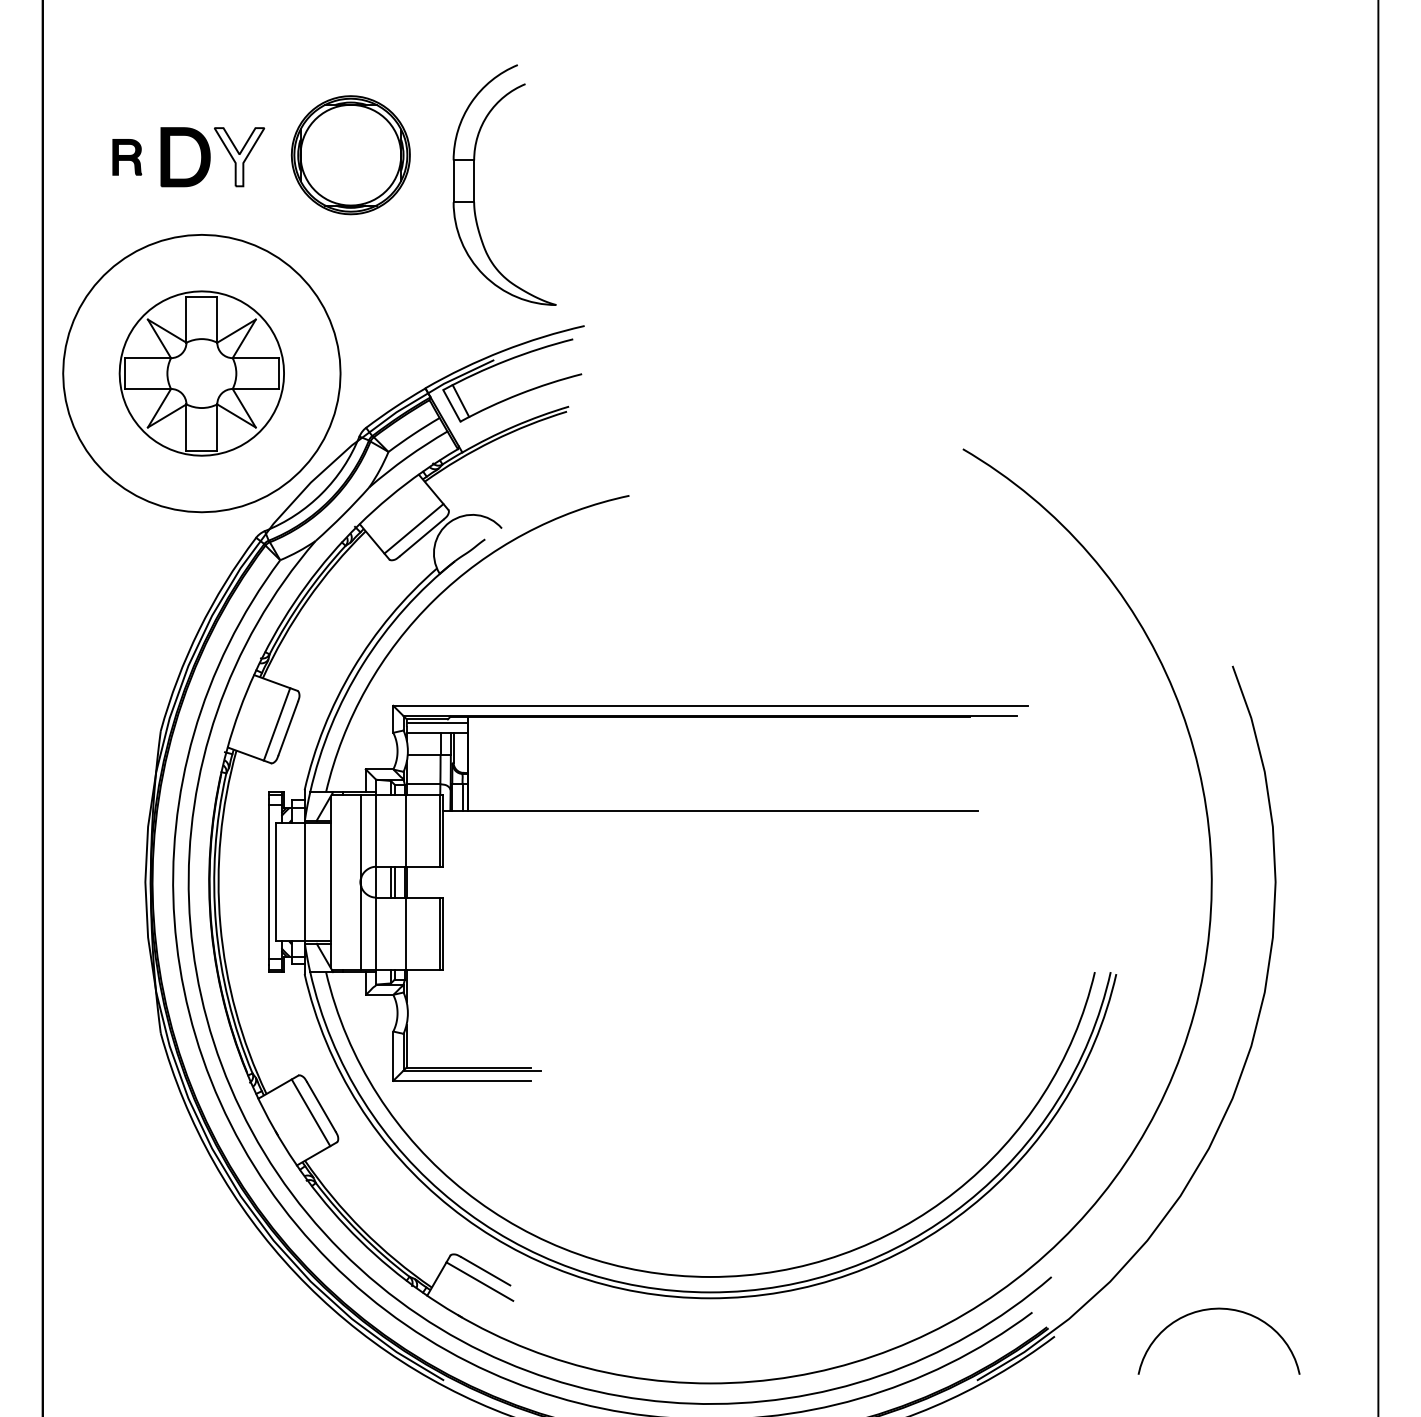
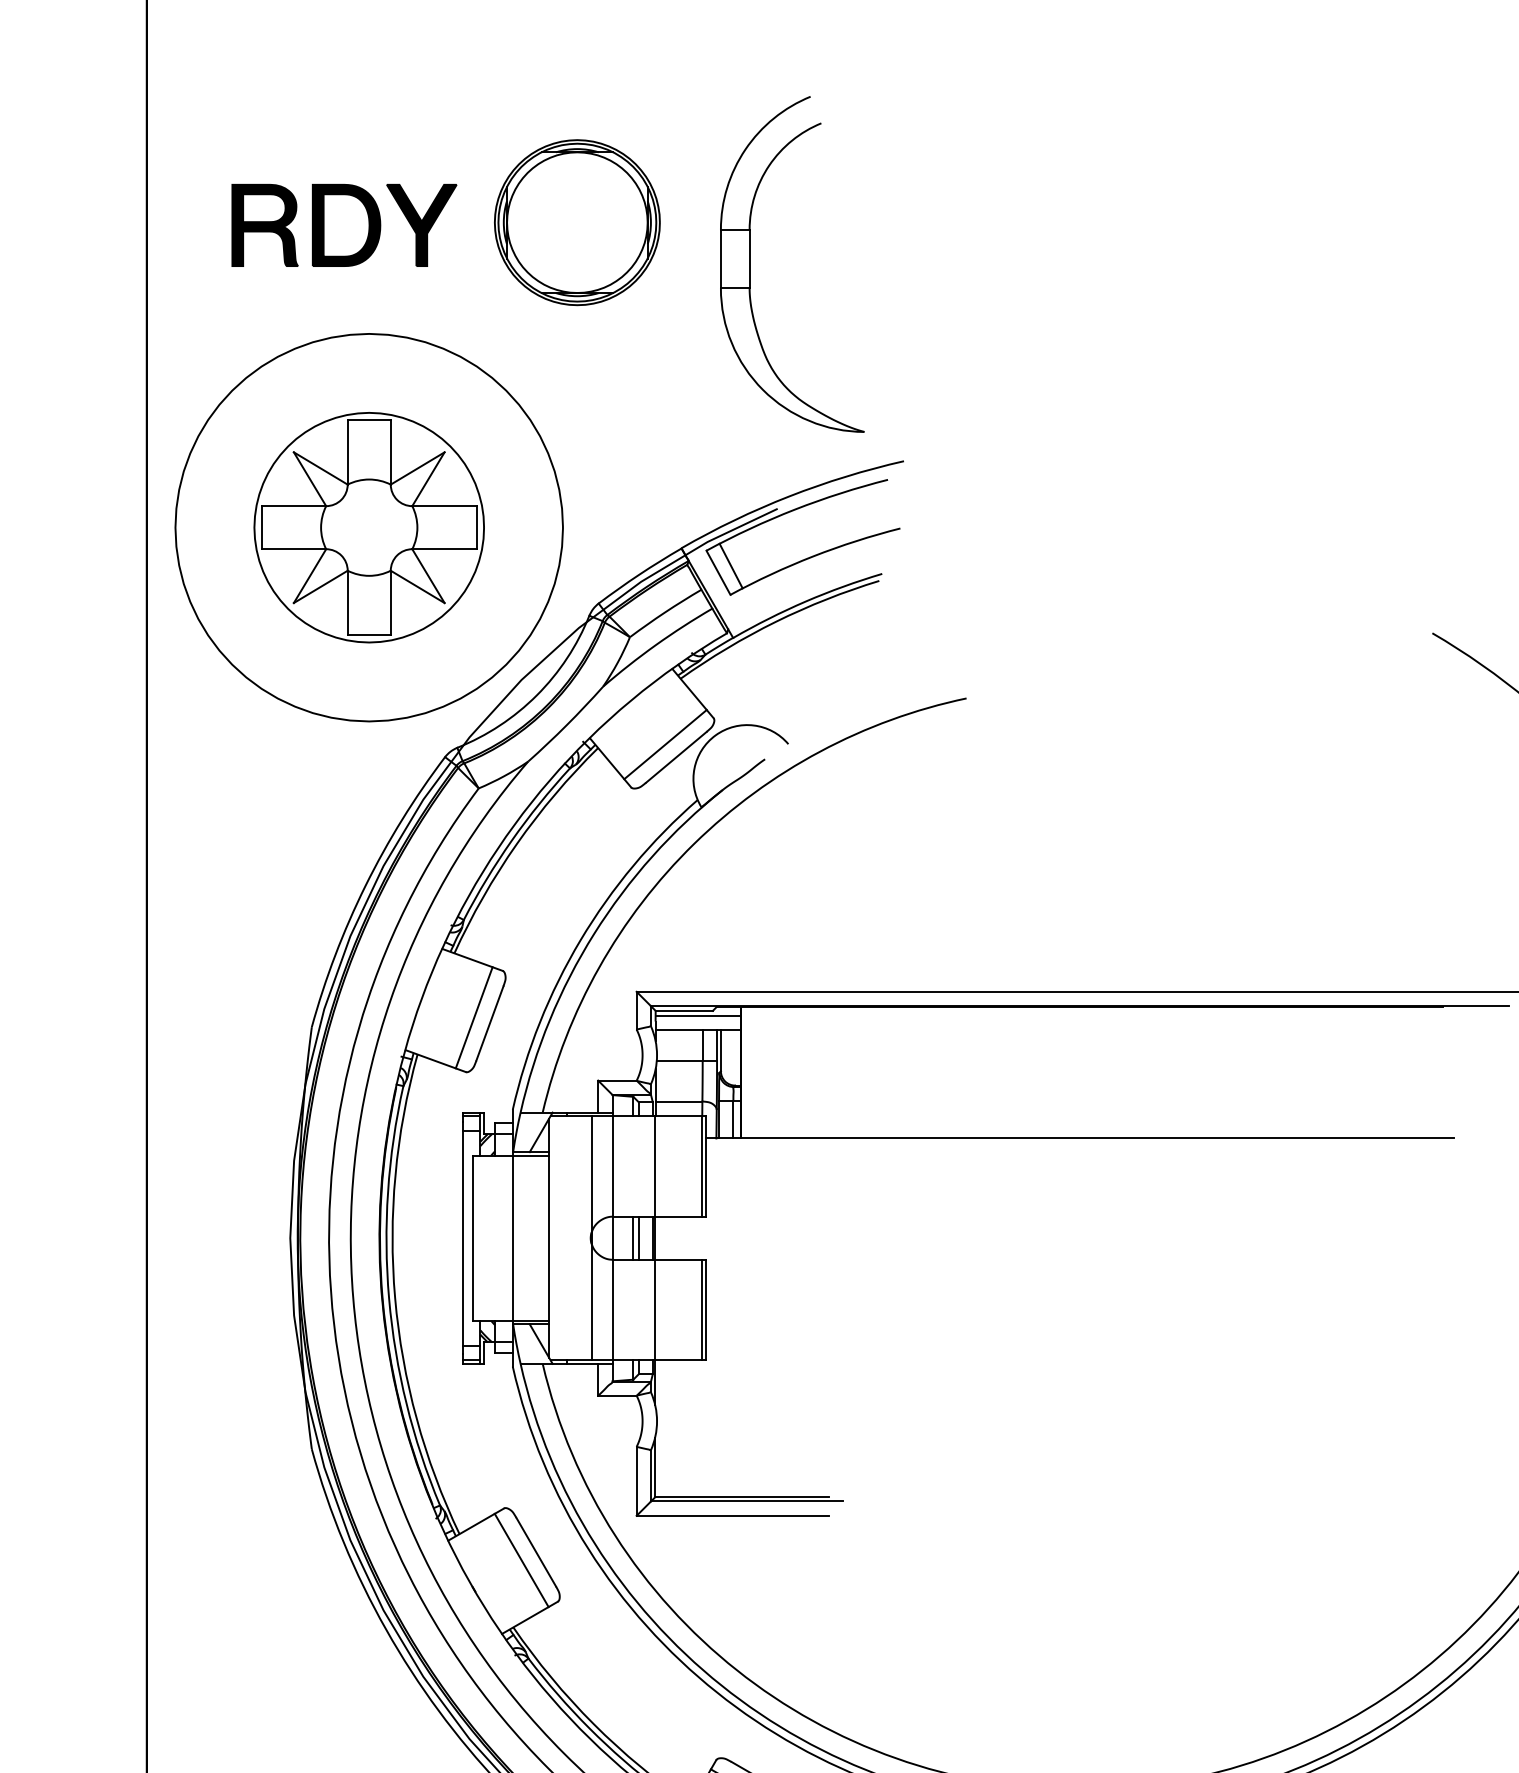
part: (127, 157) -> (265, 225), size x1.67
fill: (239, 157) -> (421, 225), added

